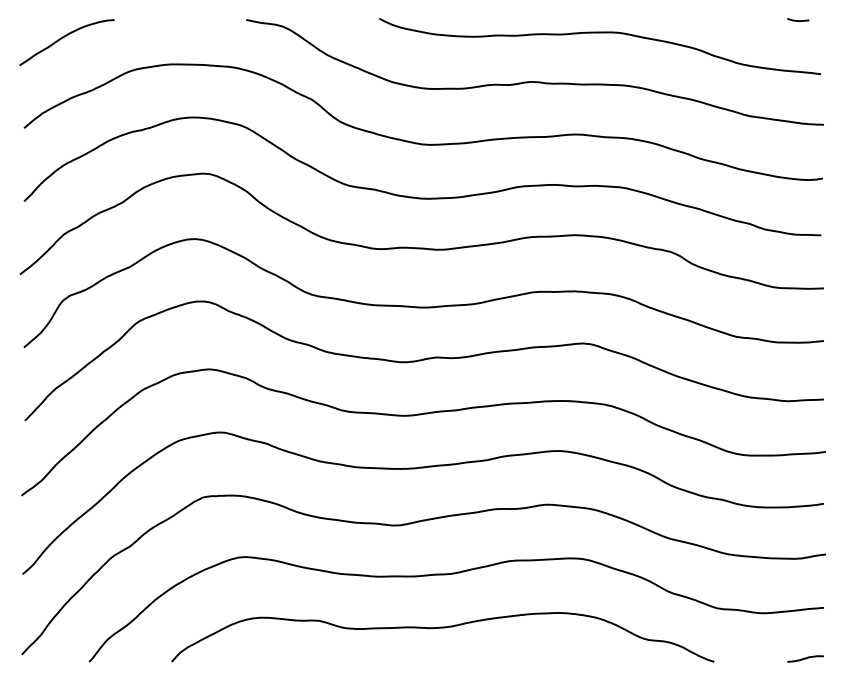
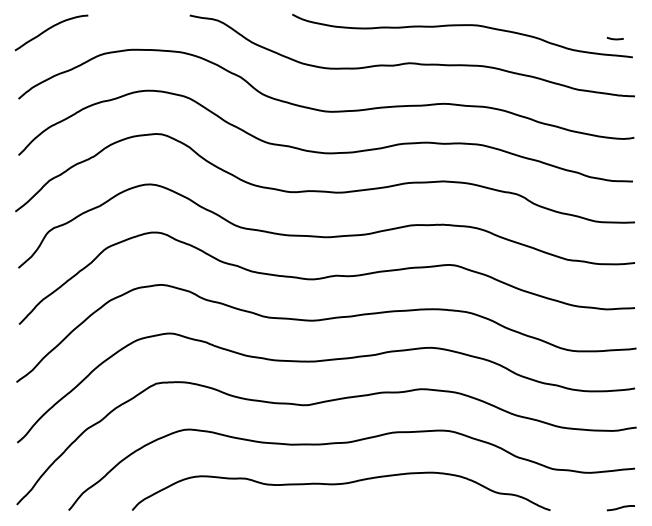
curve: (797, 19) -> (614, 38), moved

